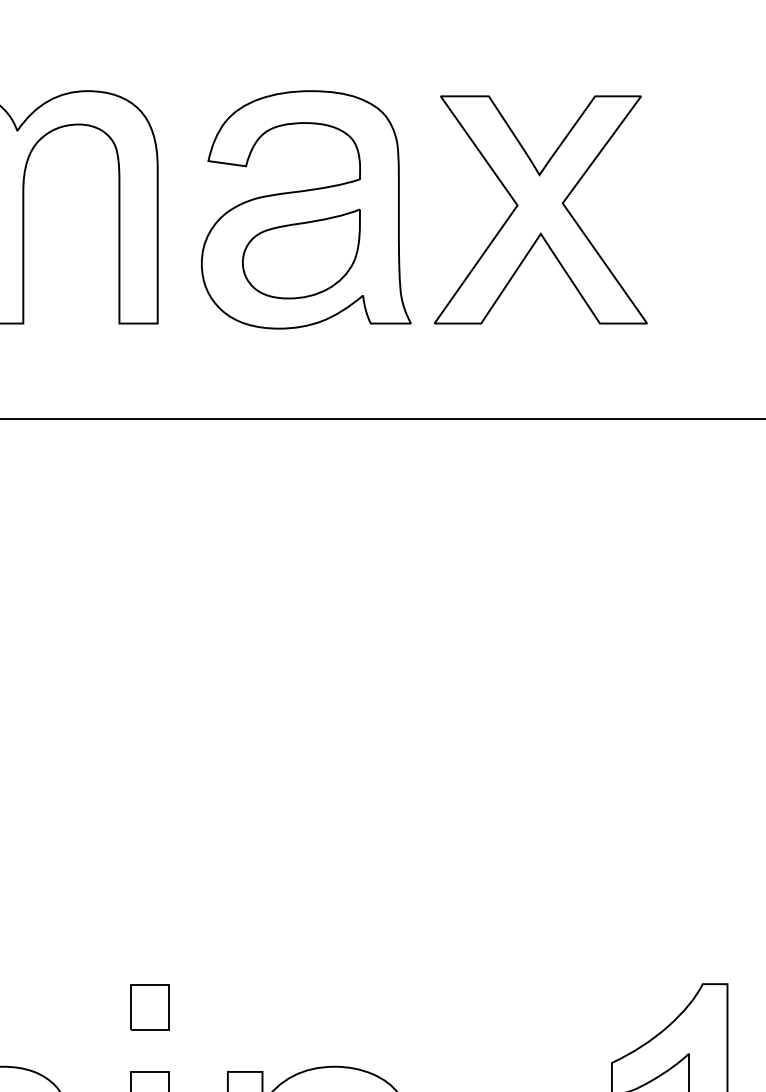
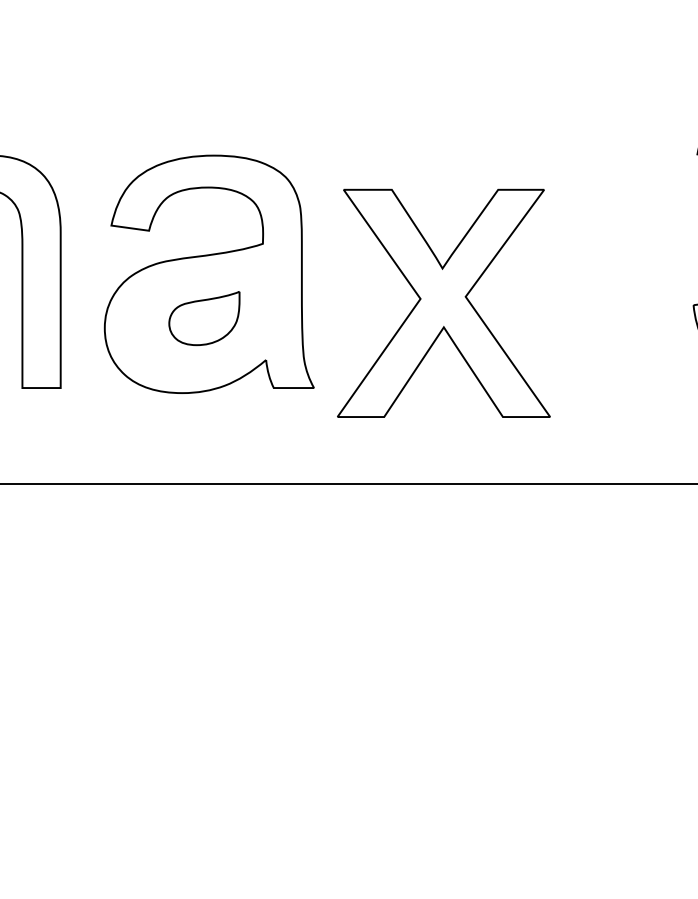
part: (540, 209) -> (443, 302), moved
part: (301, 253) -> (204, 317), size x0.6

